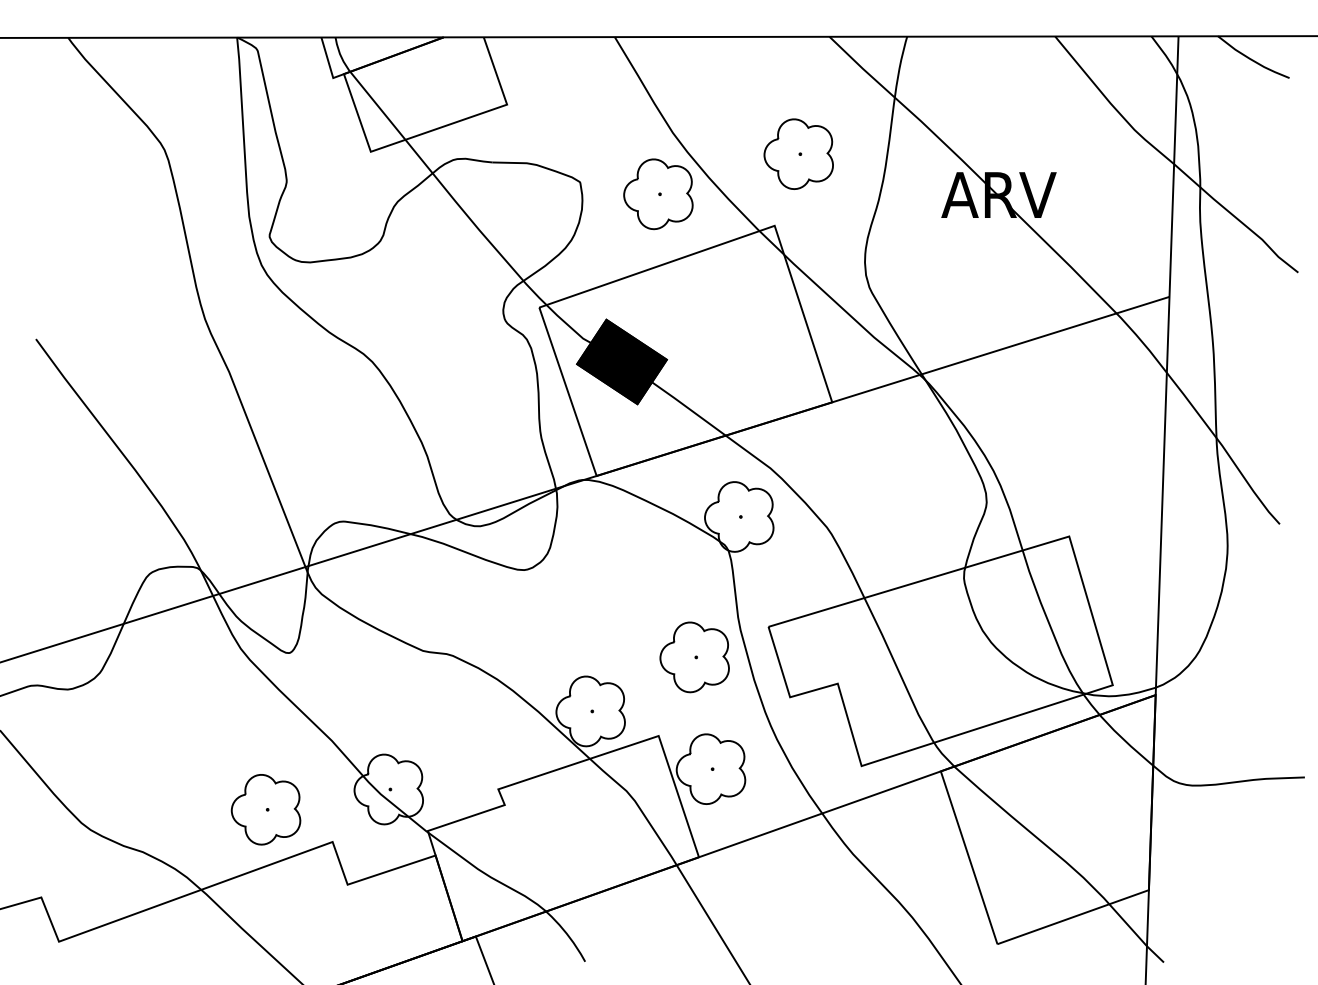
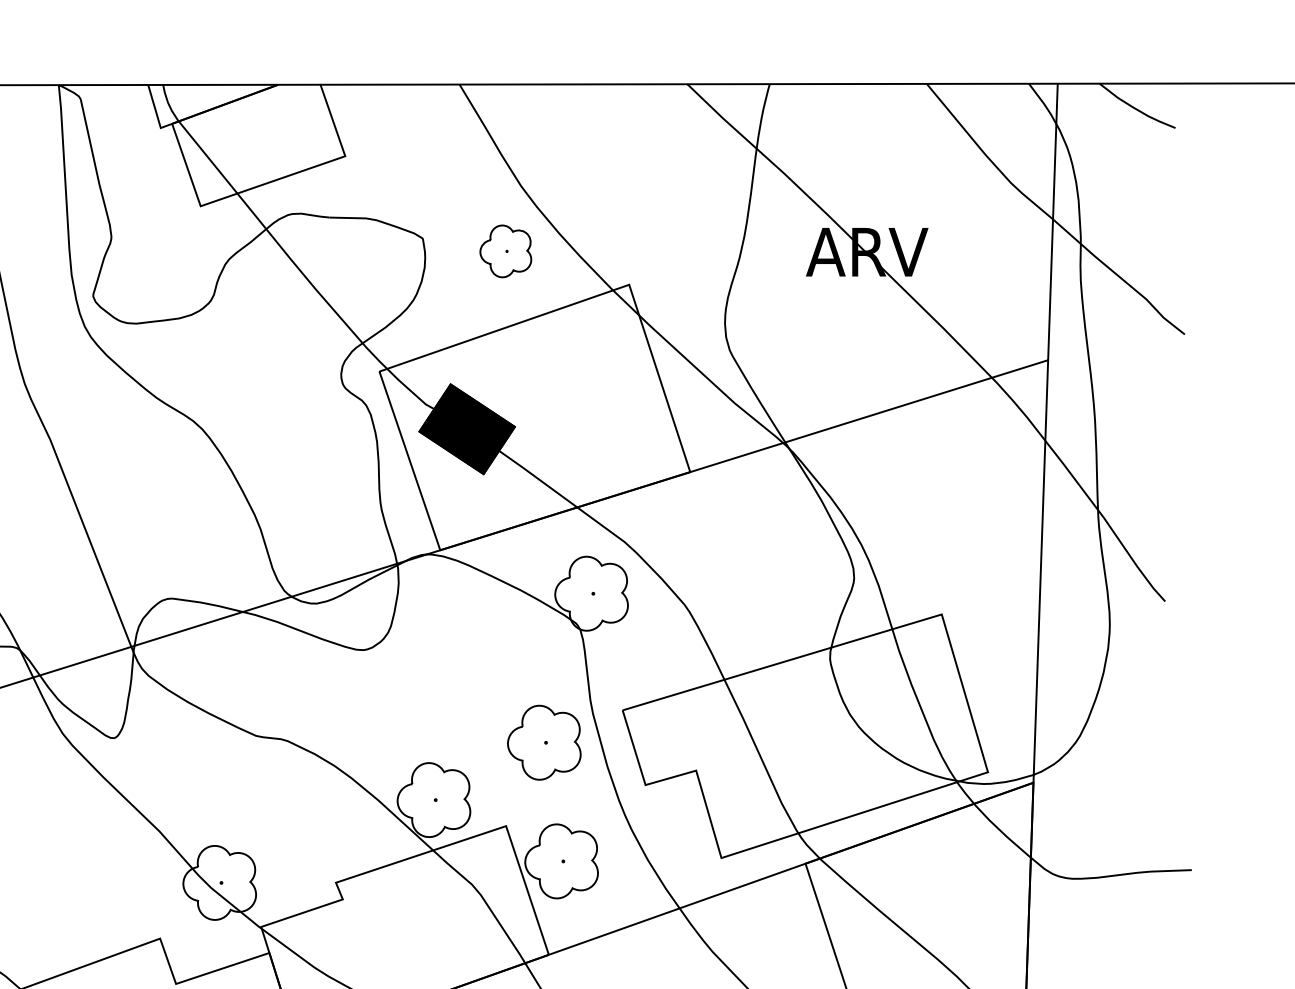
part: (798, 153) -> (654, 208), removed
part: (658, 194) -> (505, 251), size x0.7
part: (265, 809) -> (88, 904), removed

